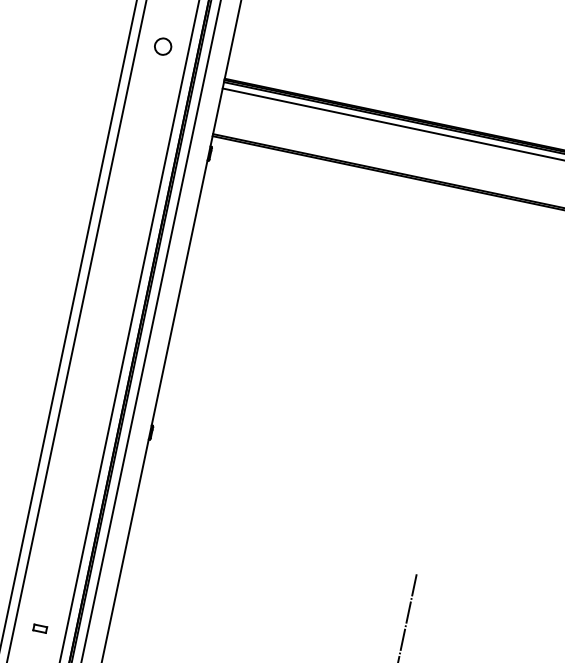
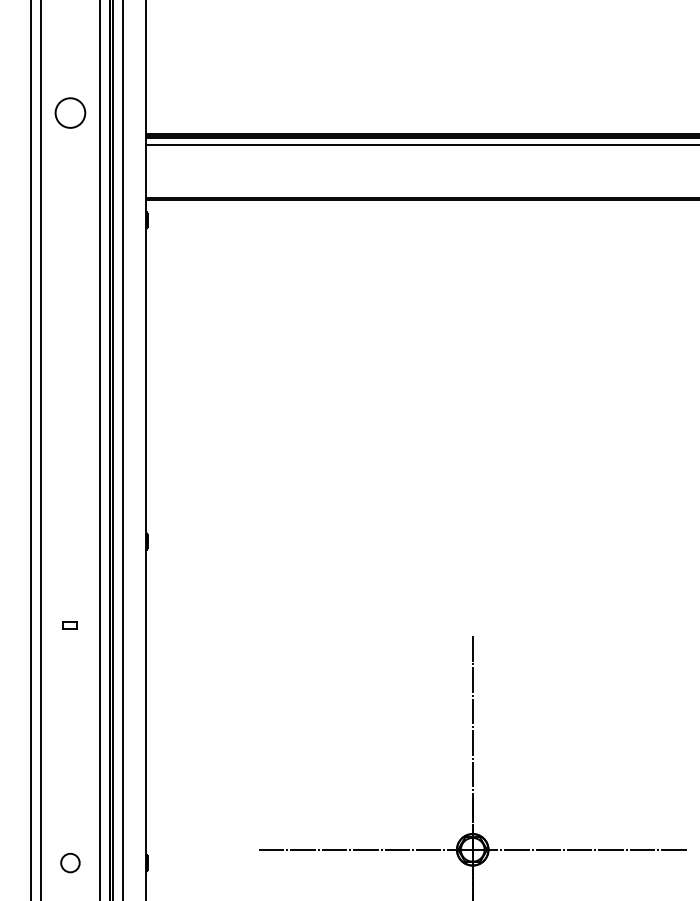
circle: (163, 46) -> (70, 112), size x1.6
part: (39, 628) -> (69, 625), moved

